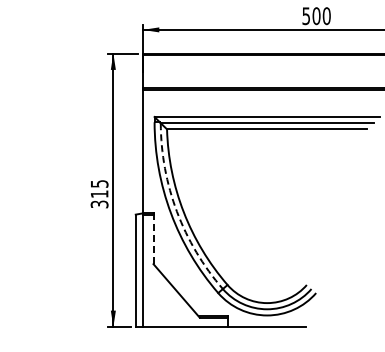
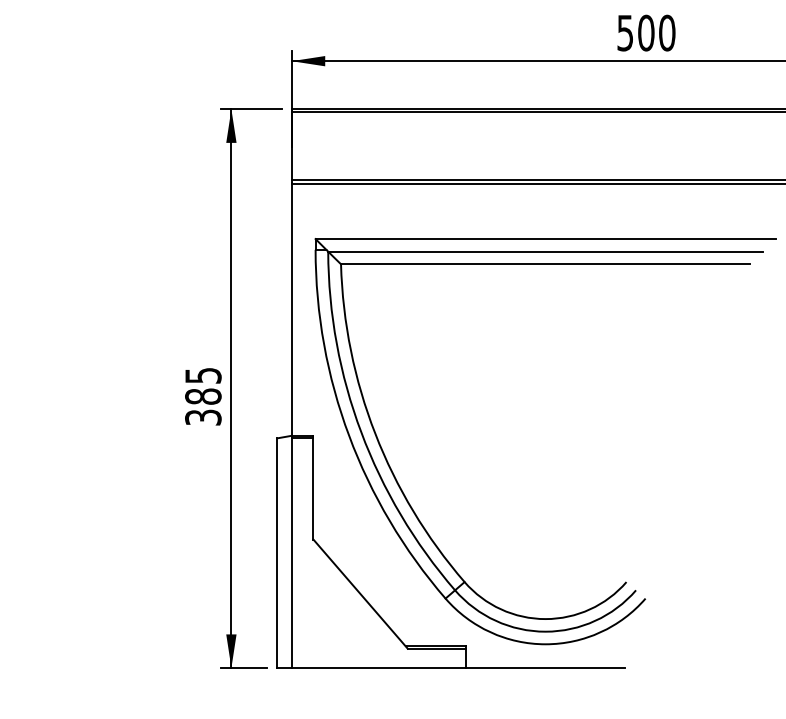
text: (99, 194) -> (203, 397), 315 -> 385
arc: (176, 211) -> (360, 431), dashed -> solid
line: (153, 239) -> (313, 489), dashed -> solid

